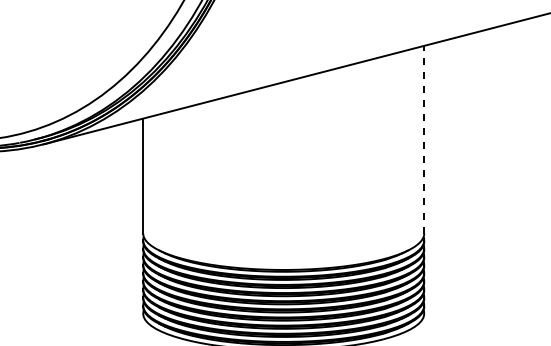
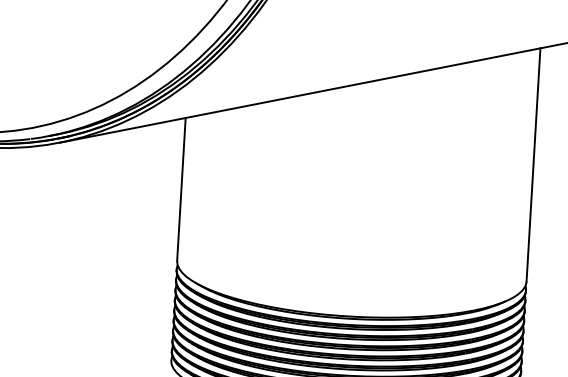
line: (424, 139) -> (533, 164), dashed -> solid

